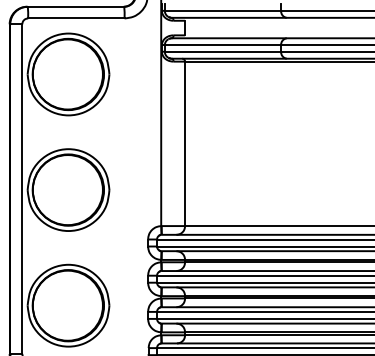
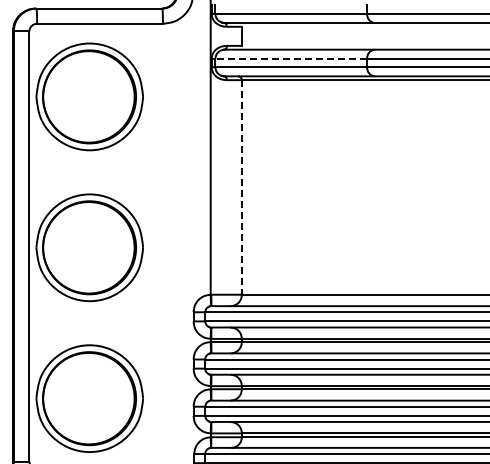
line: (223, 45) -> (291, 58), solid -> dashed
line: (184, 143) -> (241, 187), solid -> dashed

